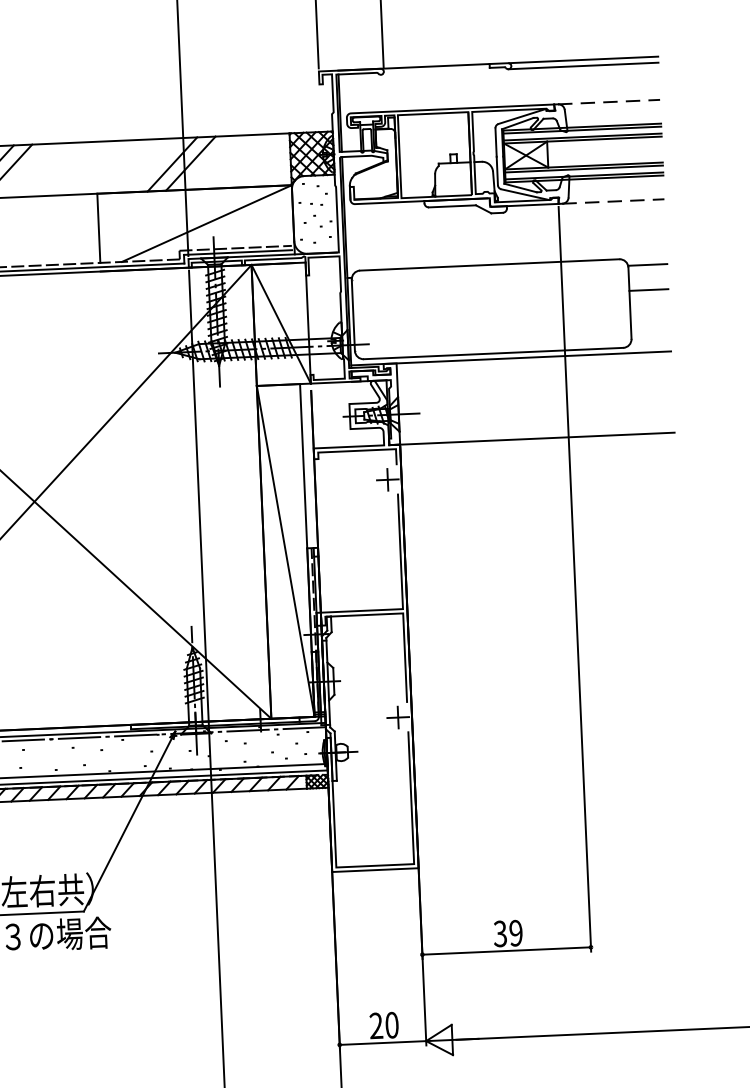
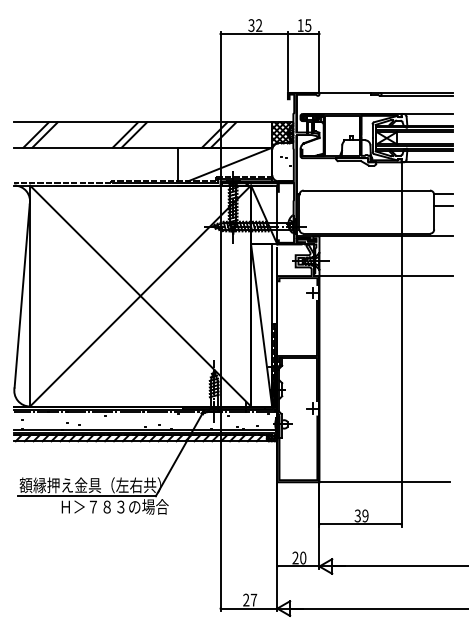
line: (609, 101) -> (428, 113), dashed -> solid
line: (613, 201) -> (428, 162), dashed -> solid
line: (550, 862) -> (383, 482), added

